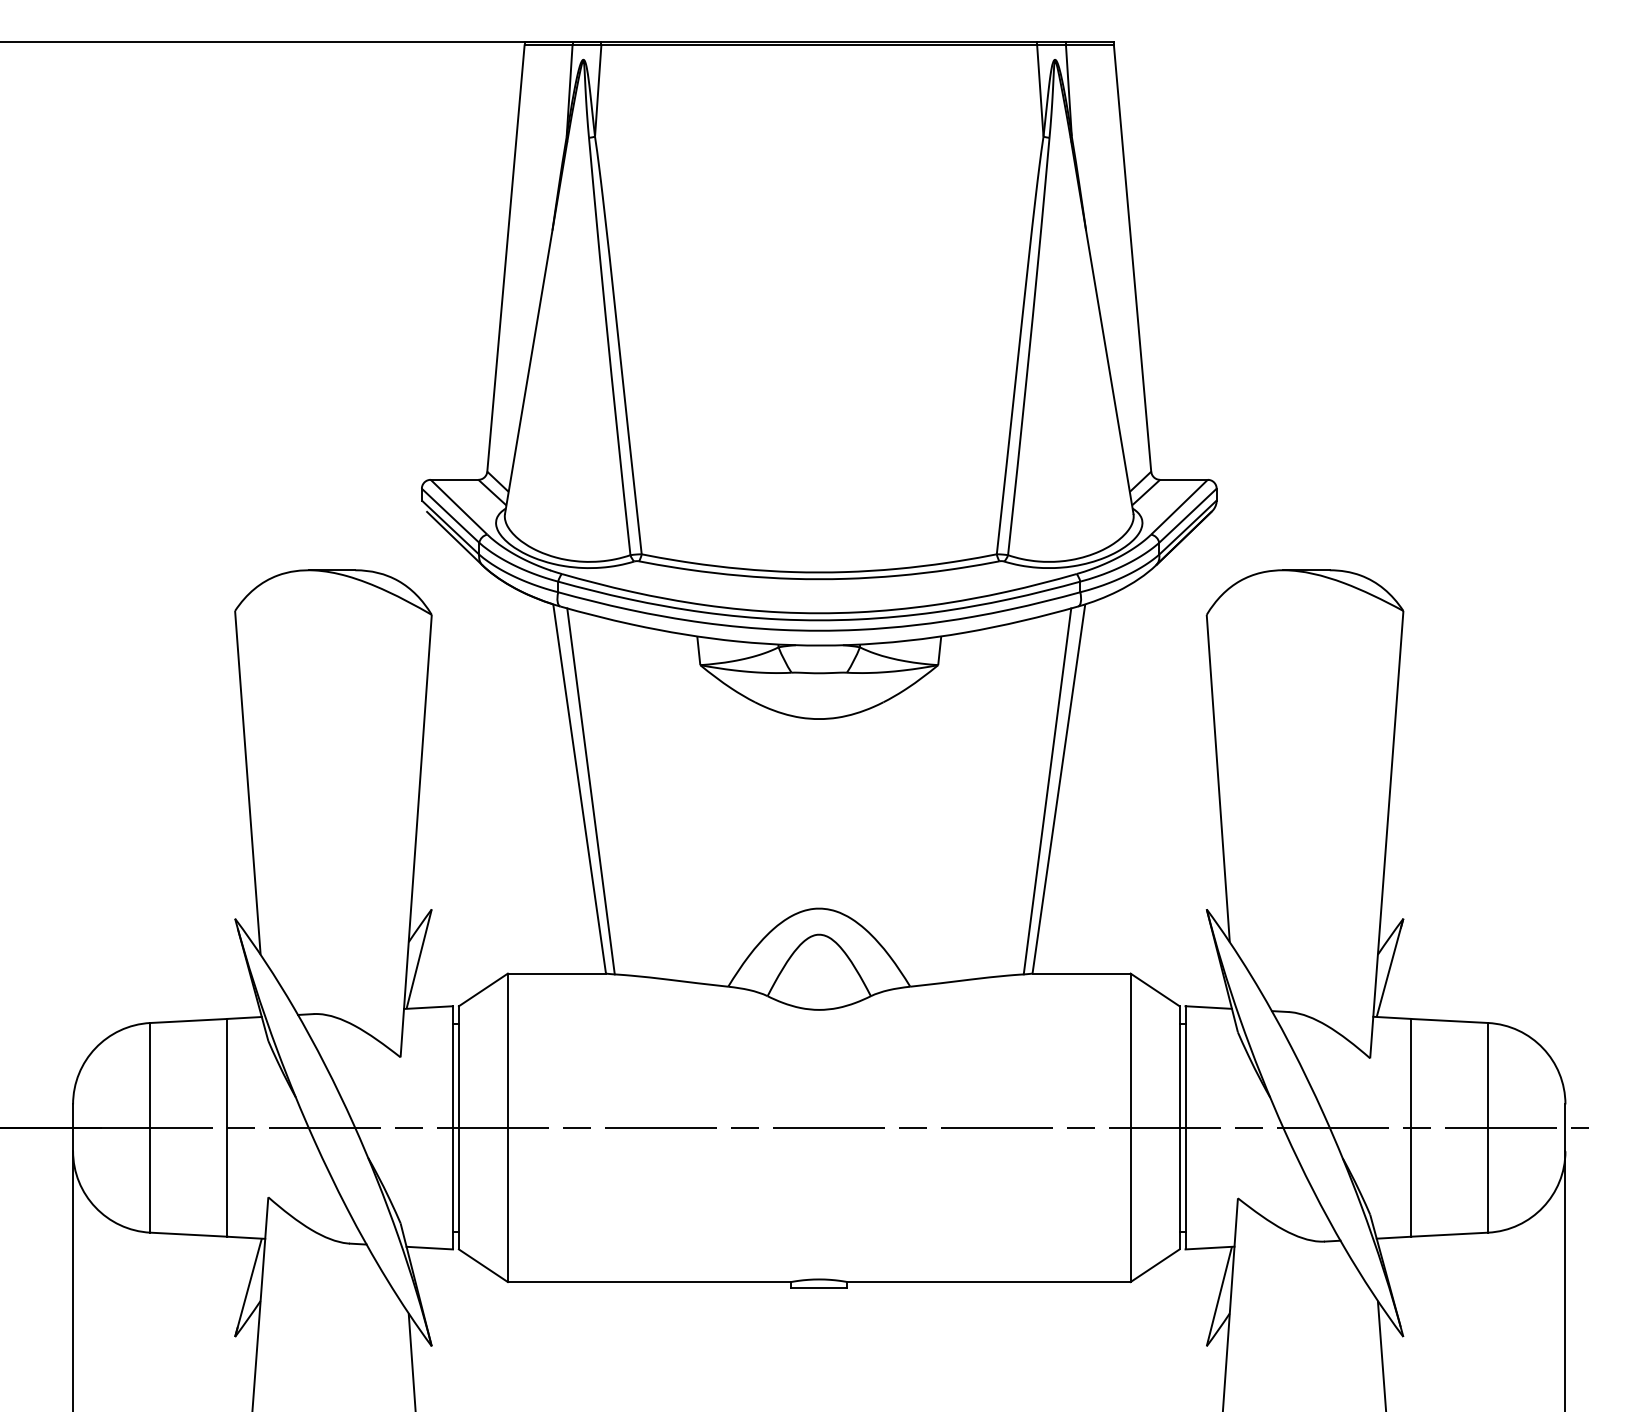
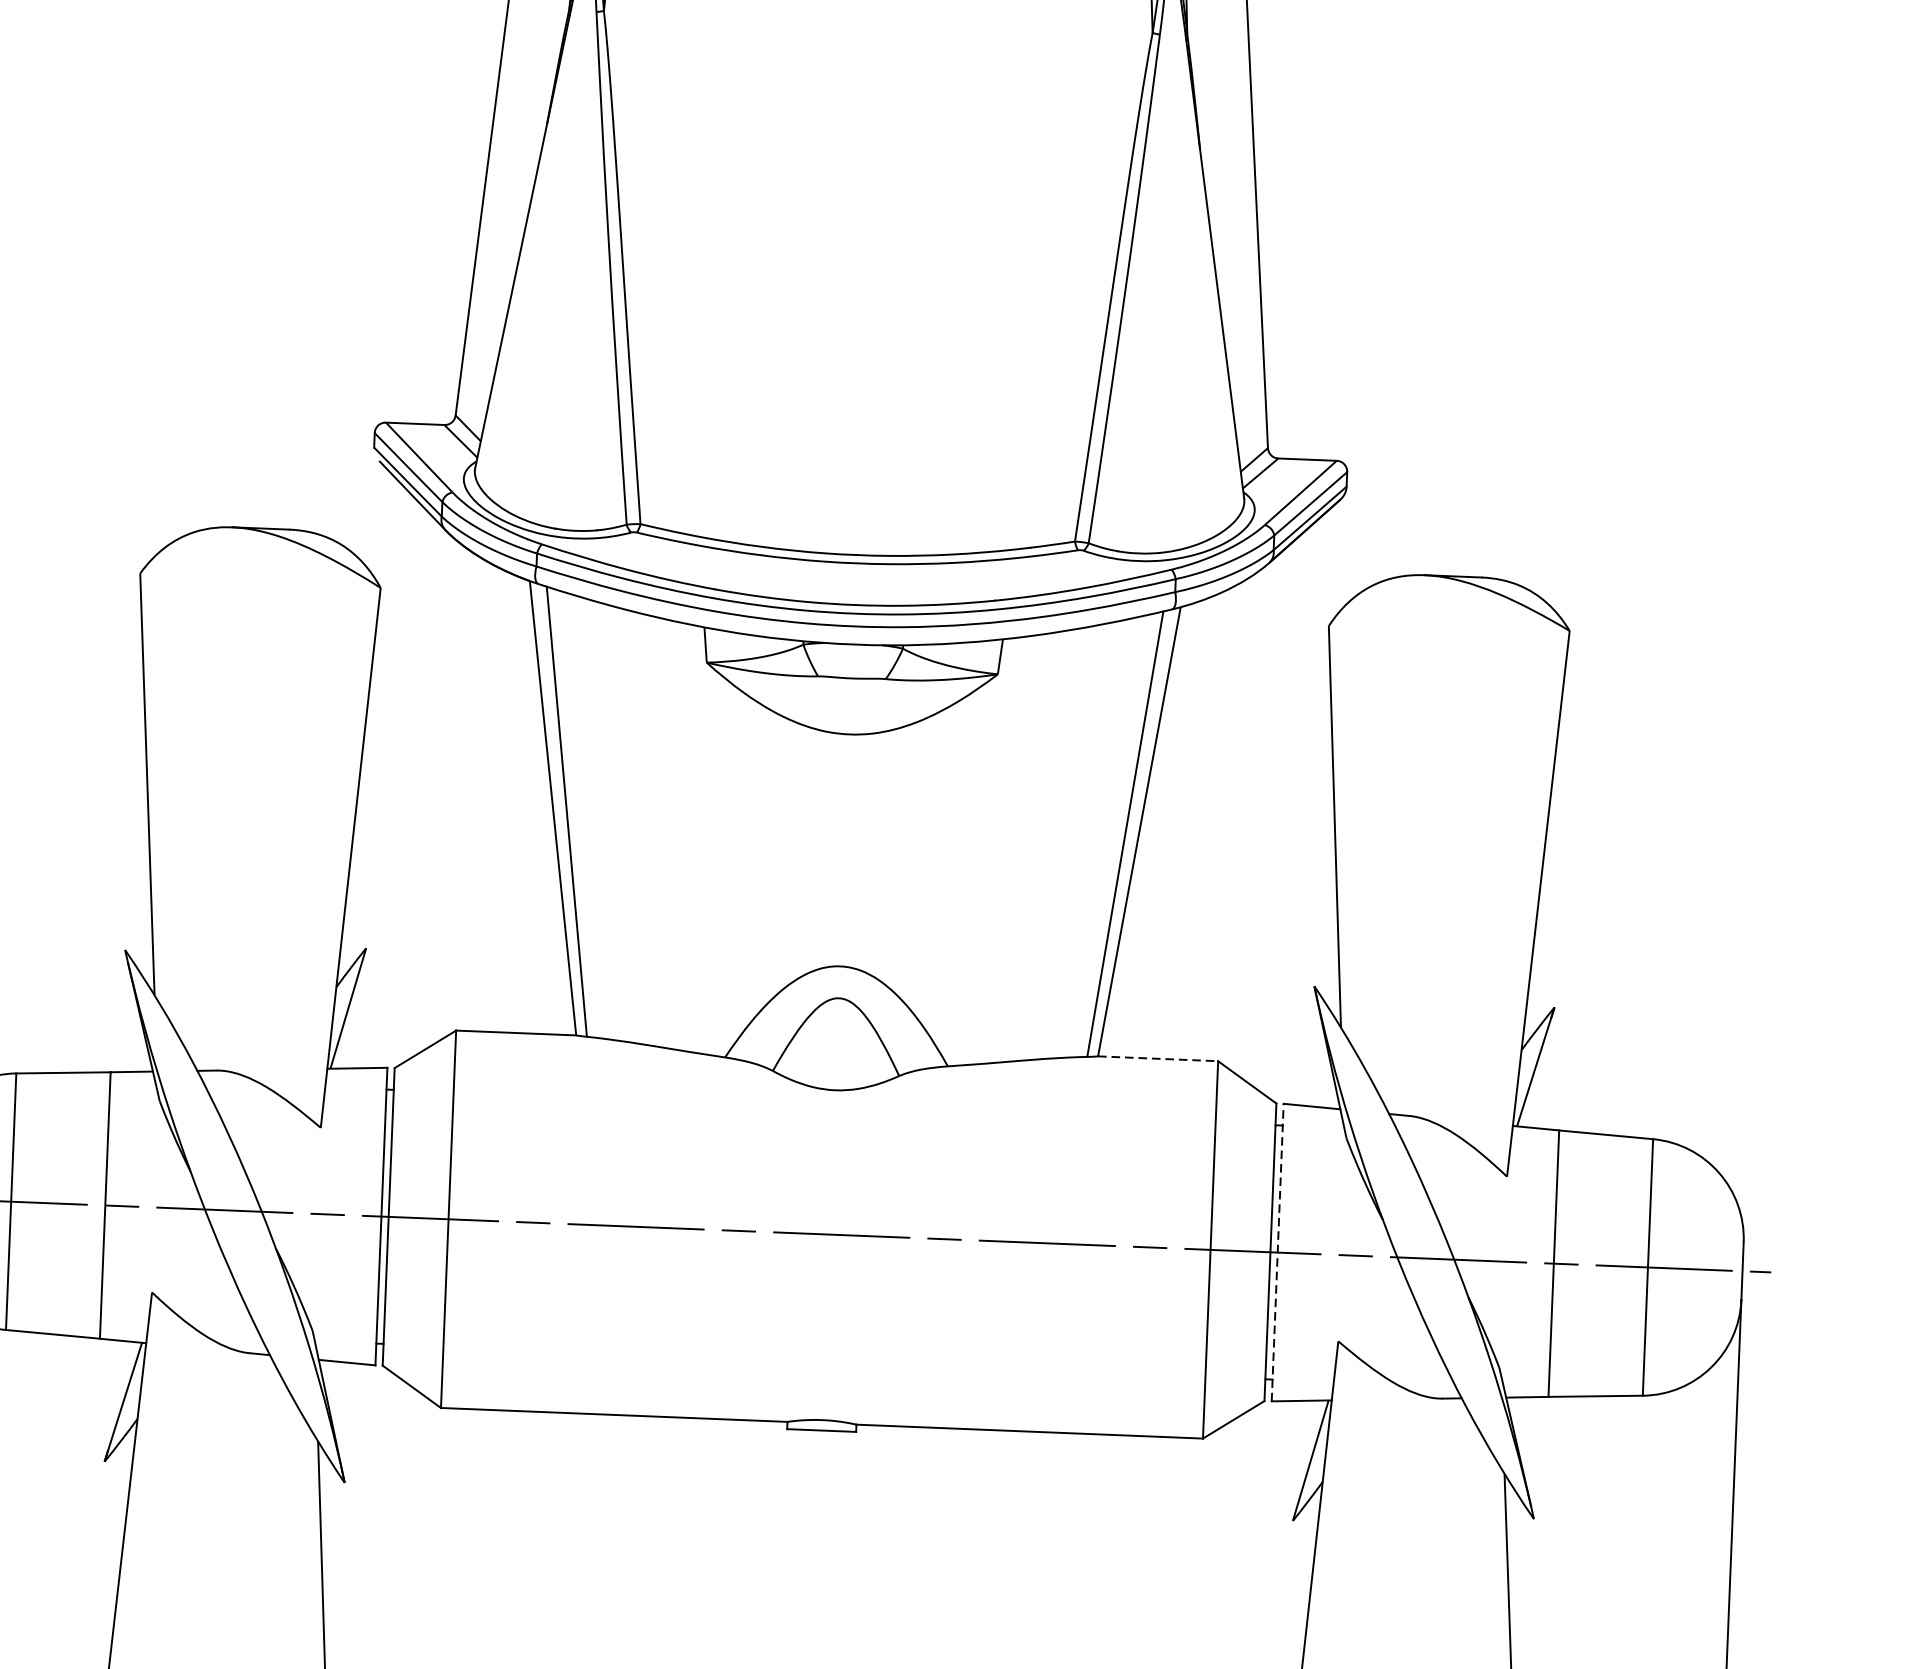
line: (1082, 973) -> (1159, 1058), solid -> dashed
line: (1185, 1127) -> (1277, 1252), solid -> dashed

